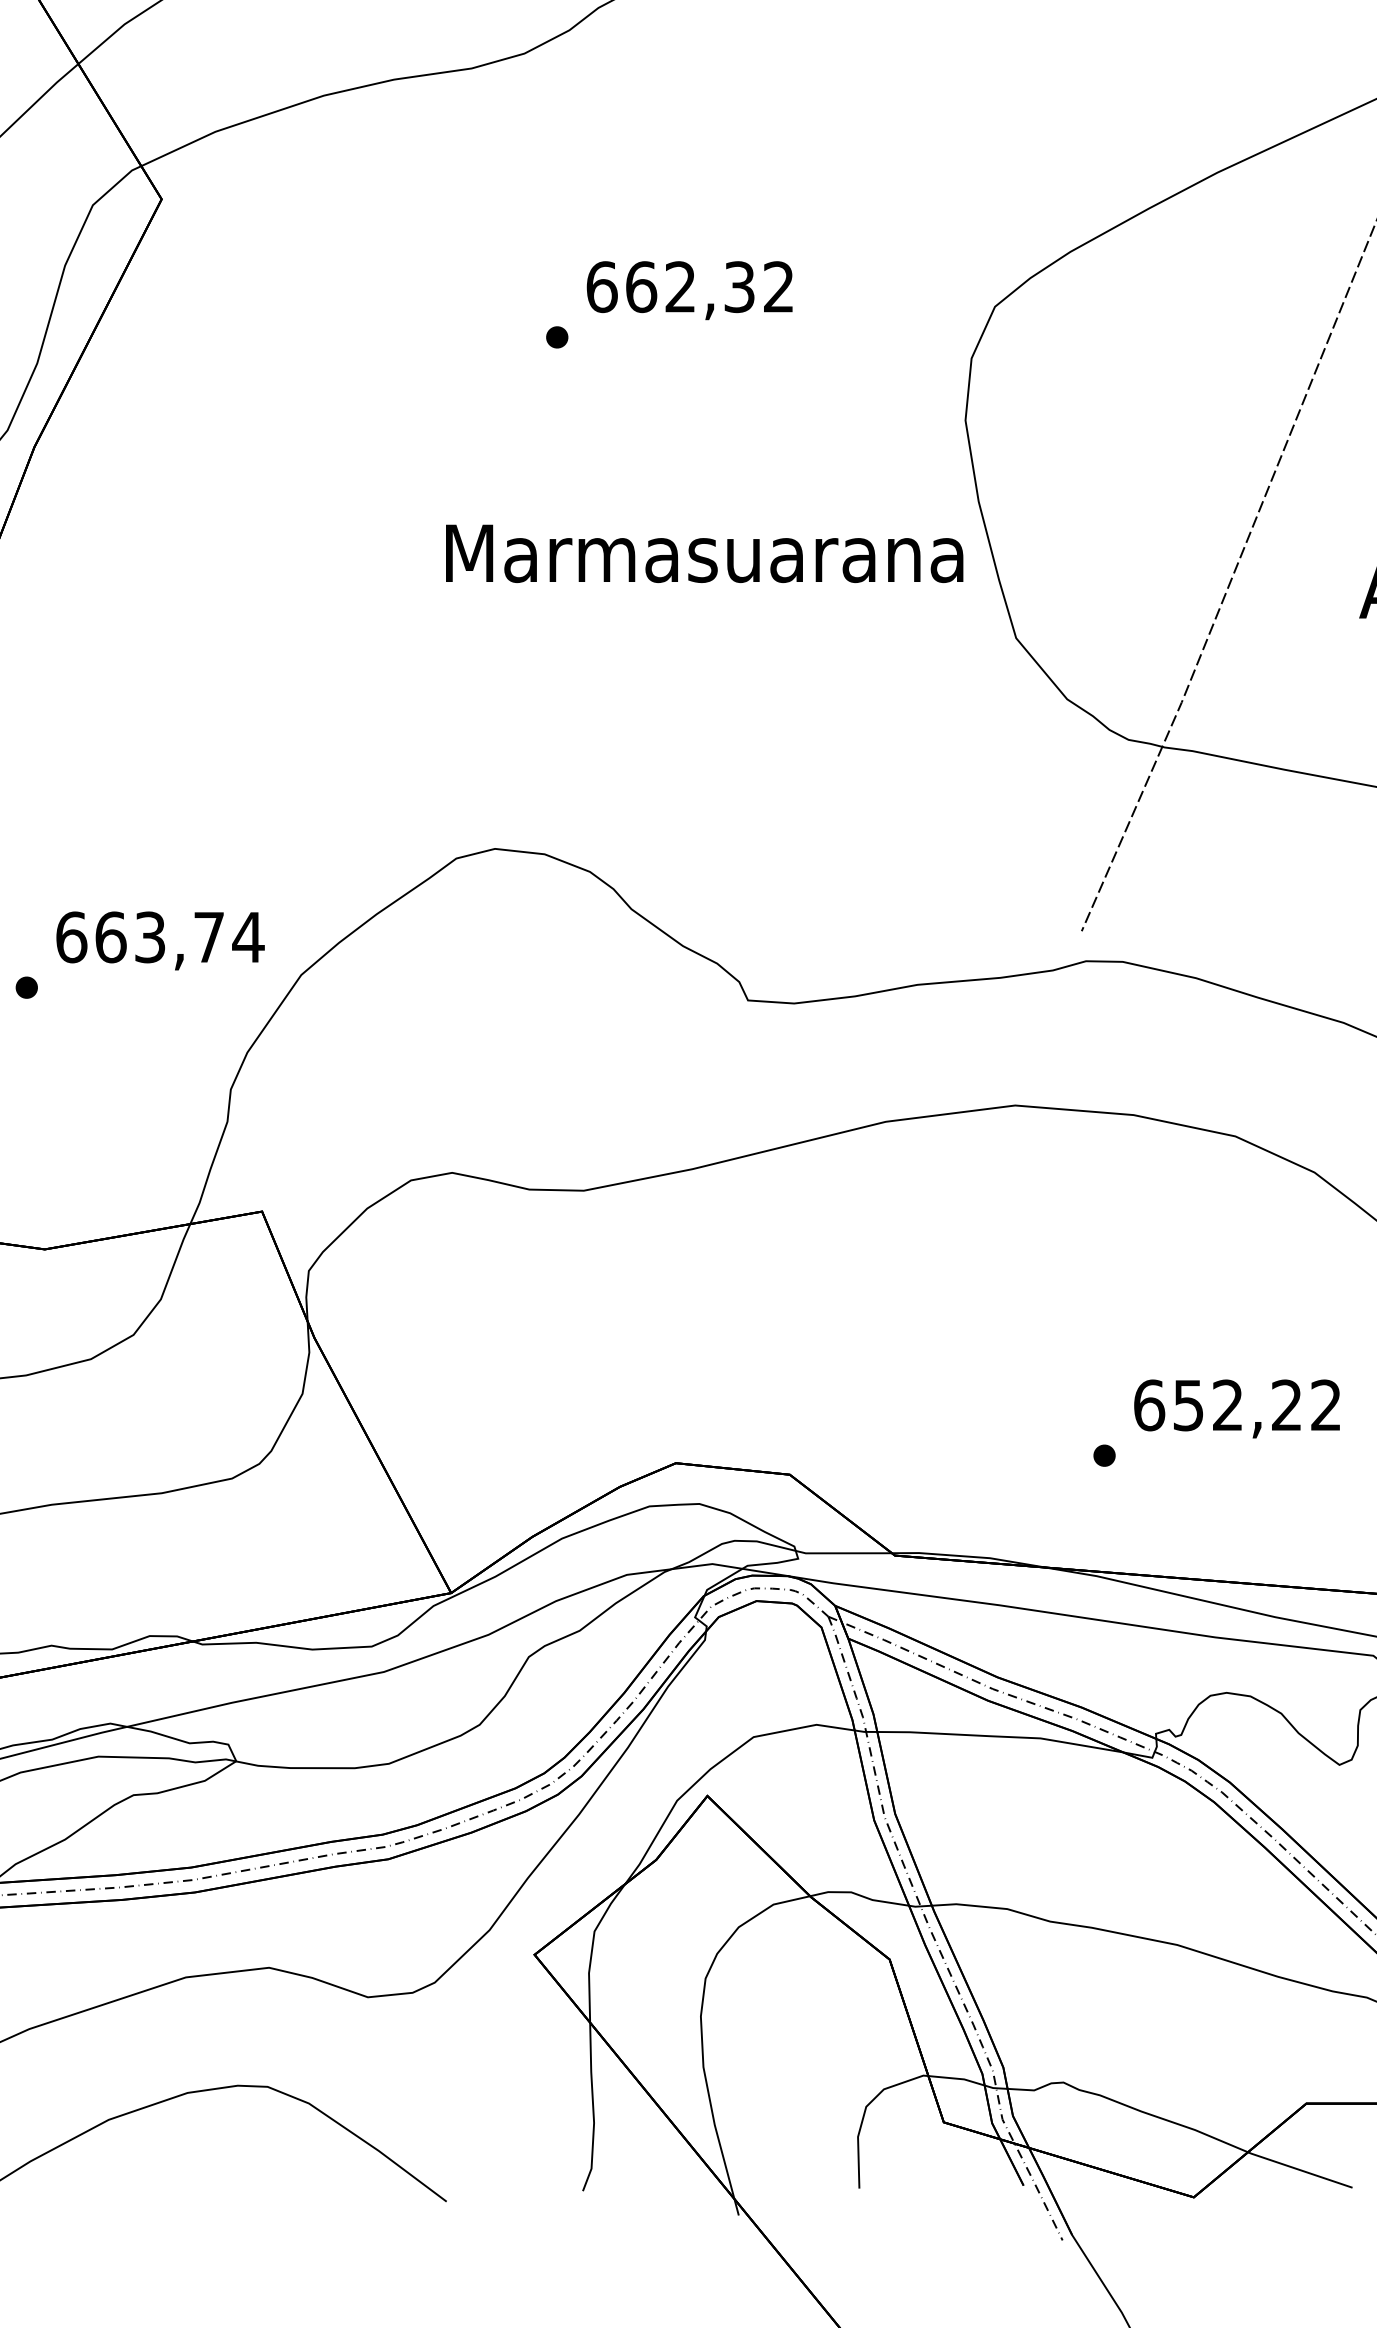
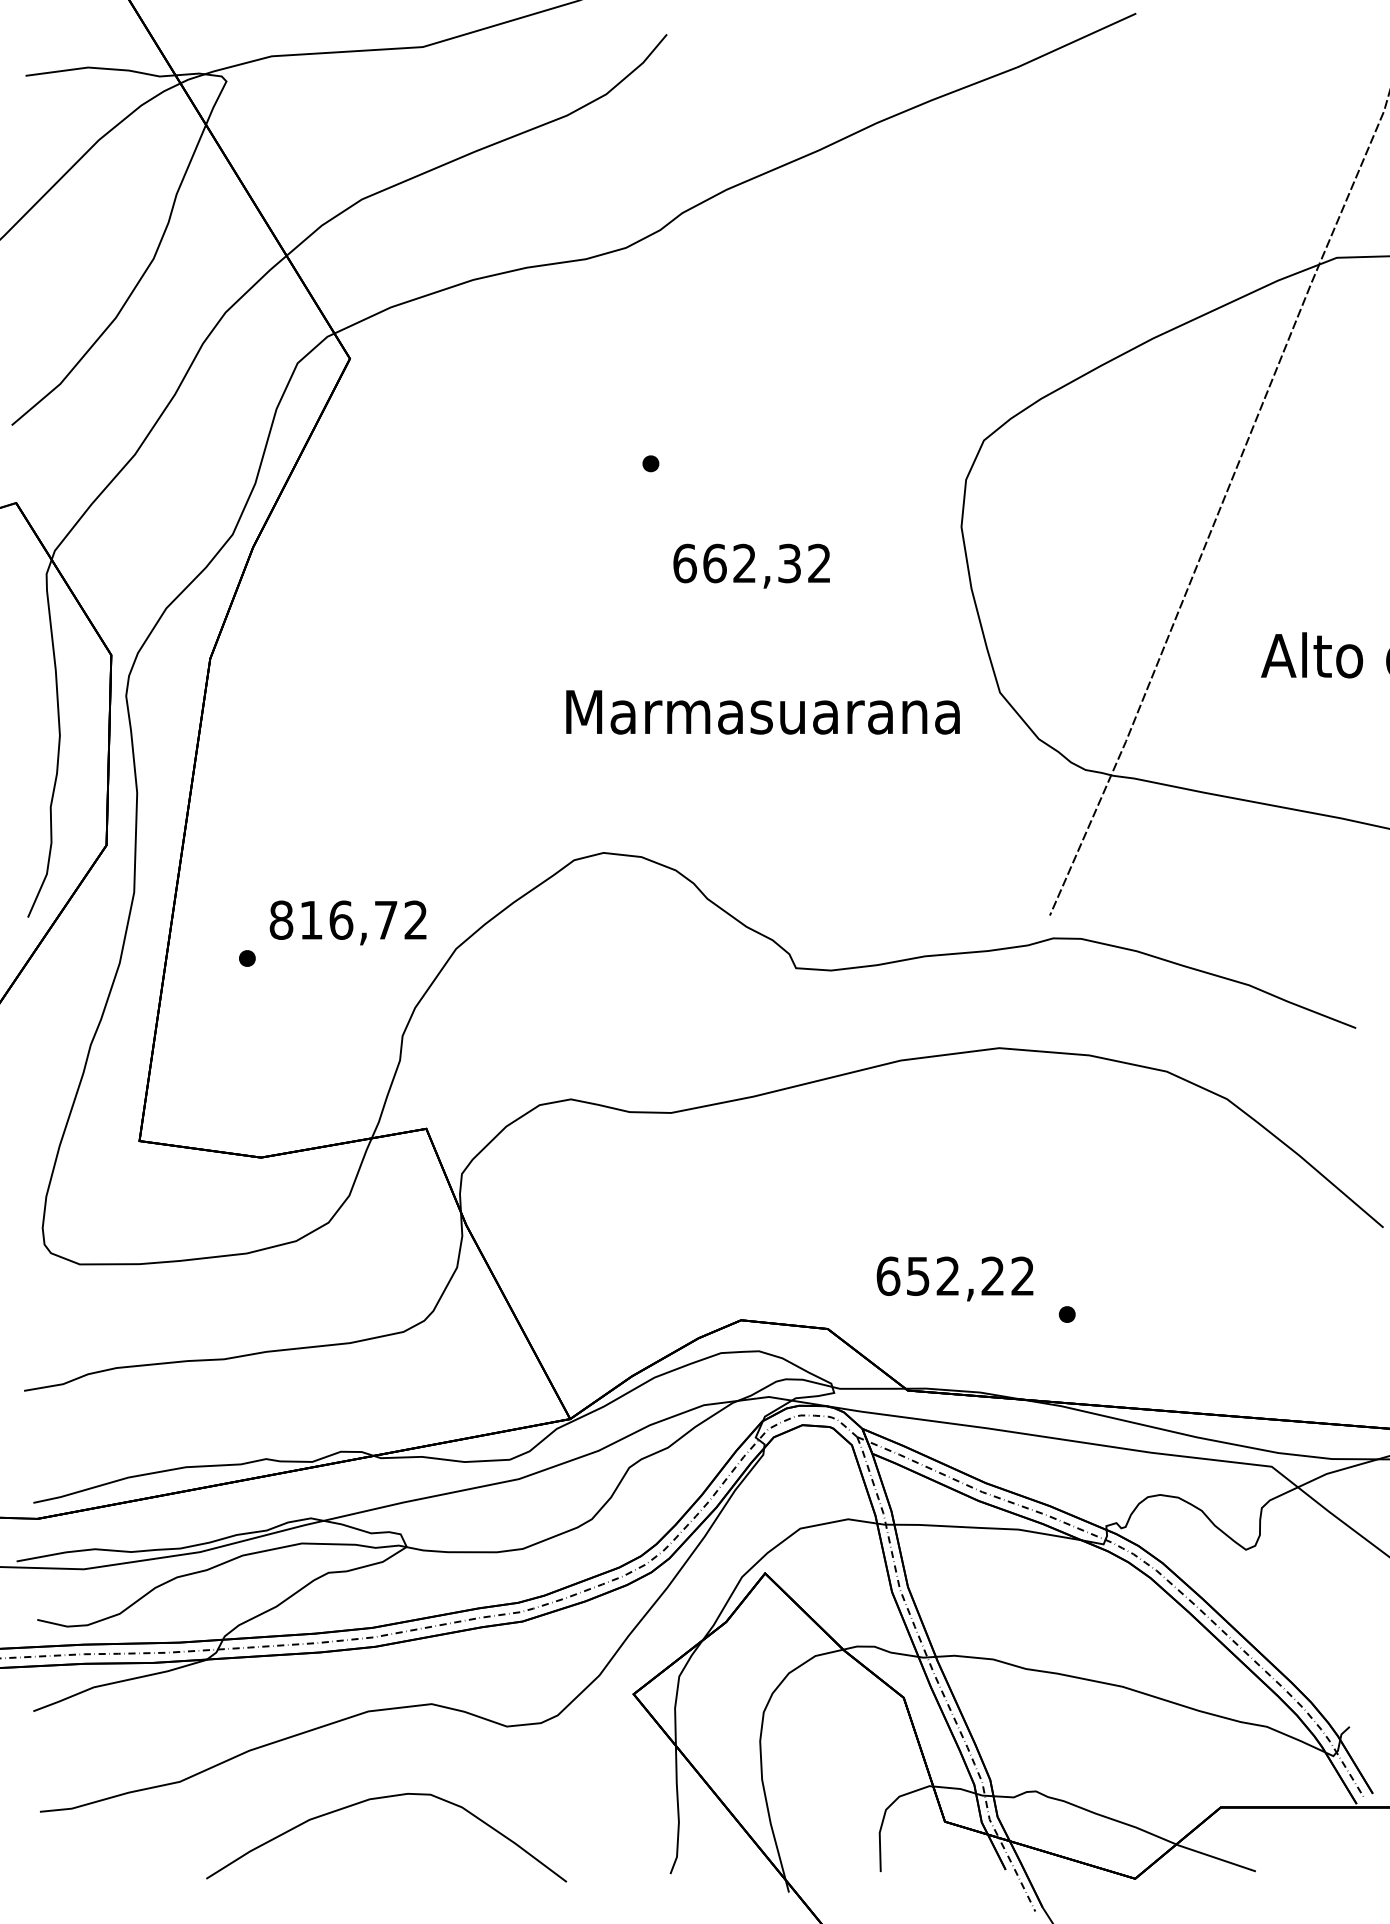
text: (689, 289) -> (751, 565), moved
text: (703, 553) -> (762, 712), moved
text: (159, 936) -> (348, 919), 663,74 -> 816,72
text: (1236, 1408) -> (954, 1278), moved

